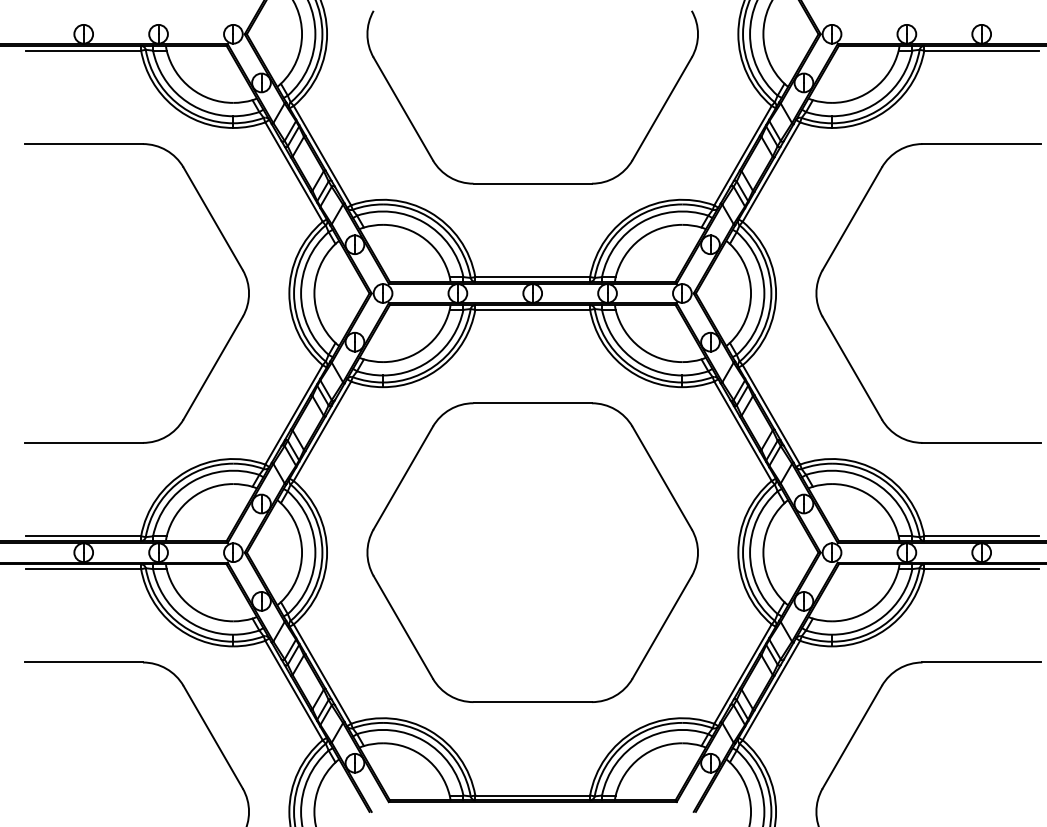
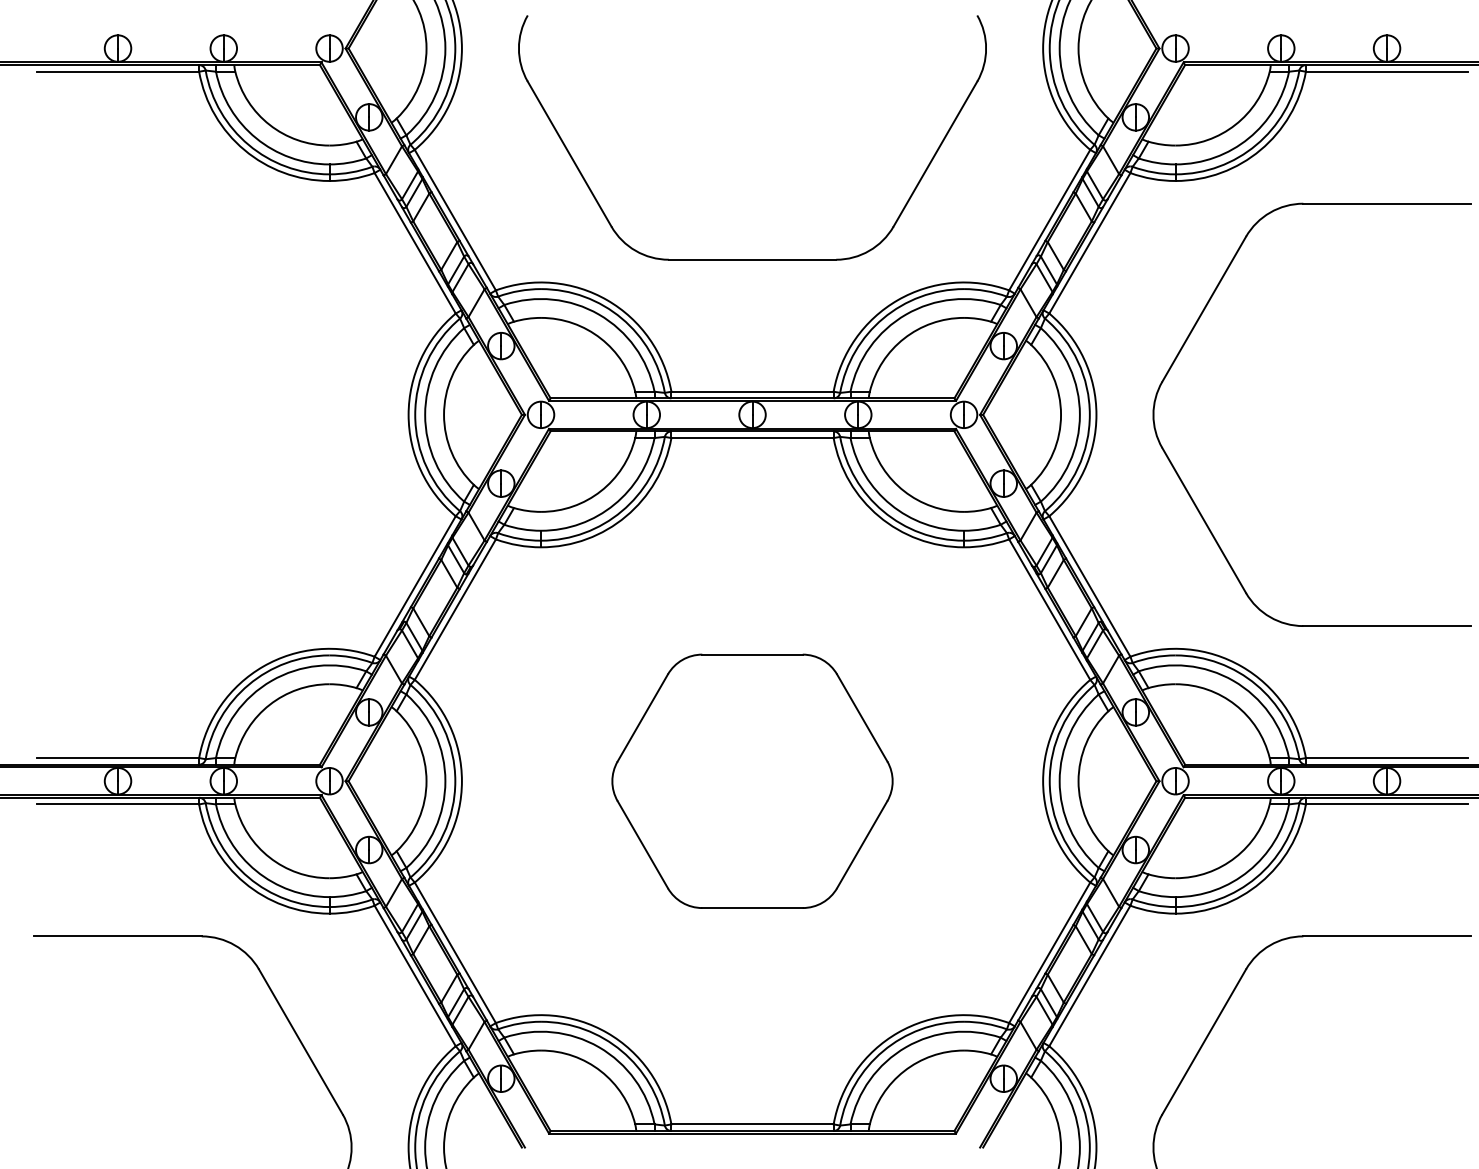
part: (224, 240) -> (317, 340), removed
part: (532, 552) -> (752, 781), size x0.6

